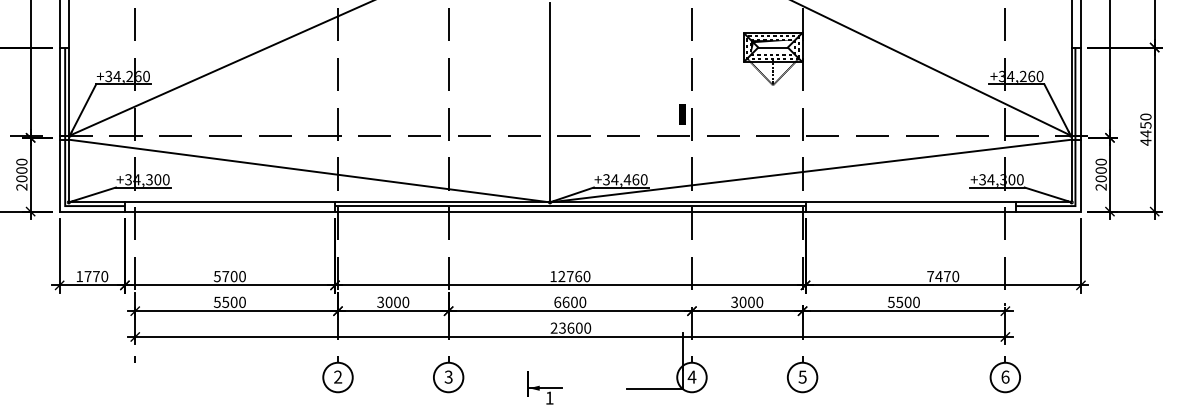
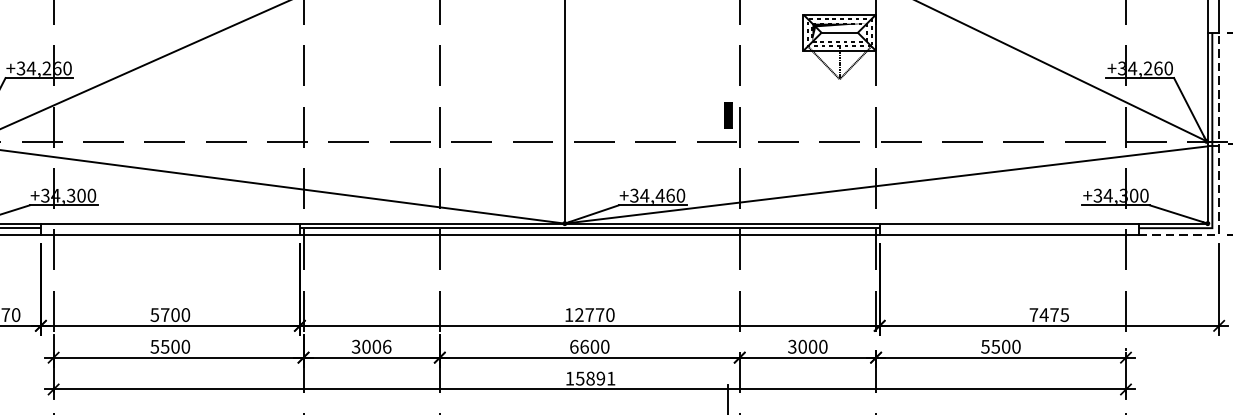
line: (1080, 162) -> (1218, 174), solid -> dashed
text: (578, 276) -> (599, 314), 12760 -> 12770
text: (955, 276) -> (1064, 314), 7470 -> 7475
text: (405, 301) -> (386, 345), 3000 -> 3006
text: (570, 327) -> (590, 377), 23600 -> 15891

